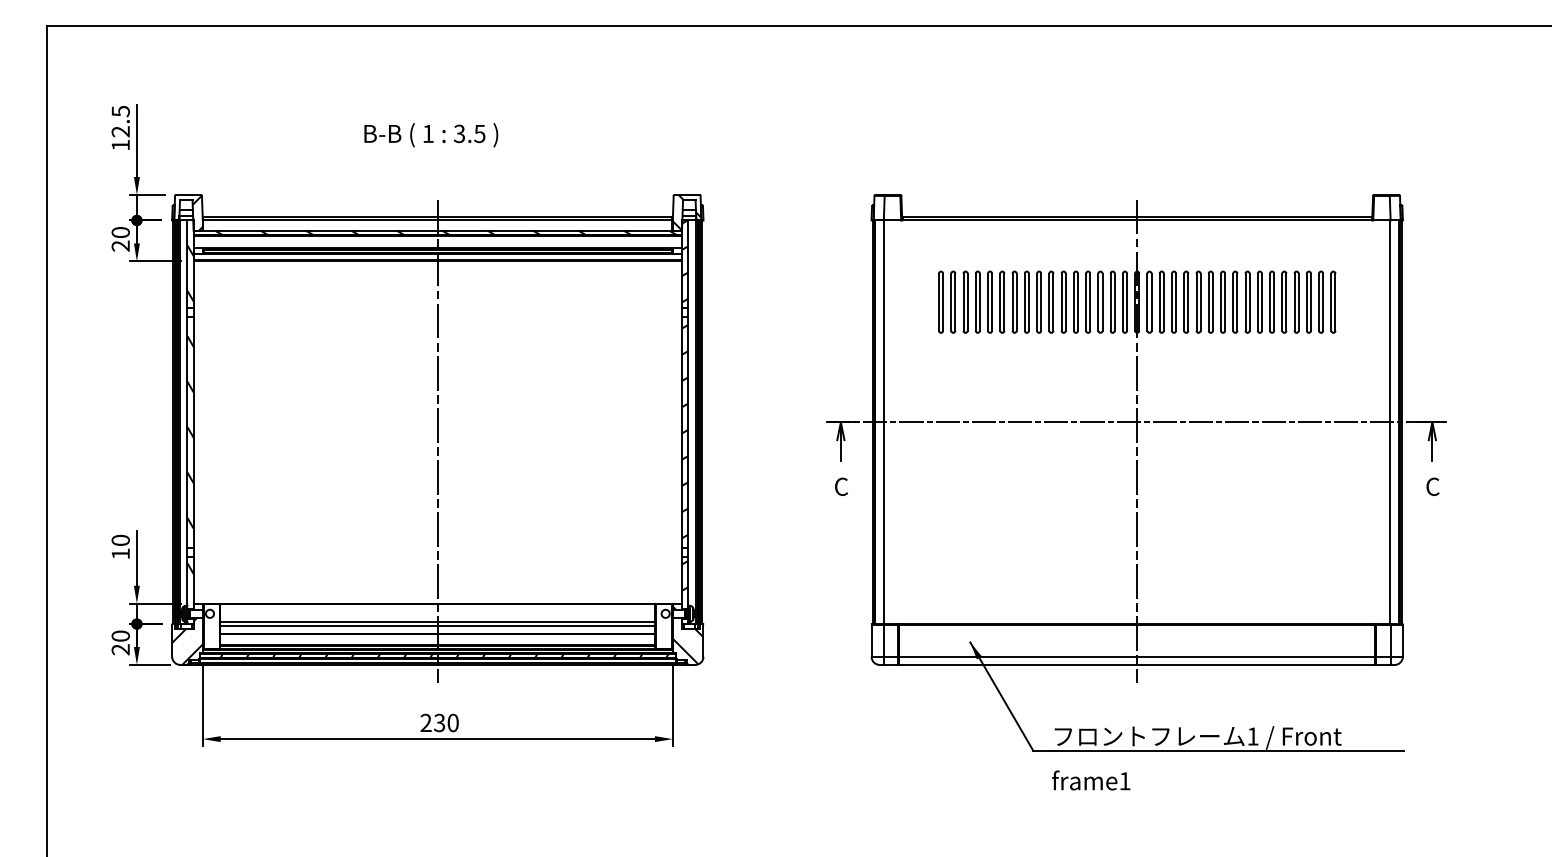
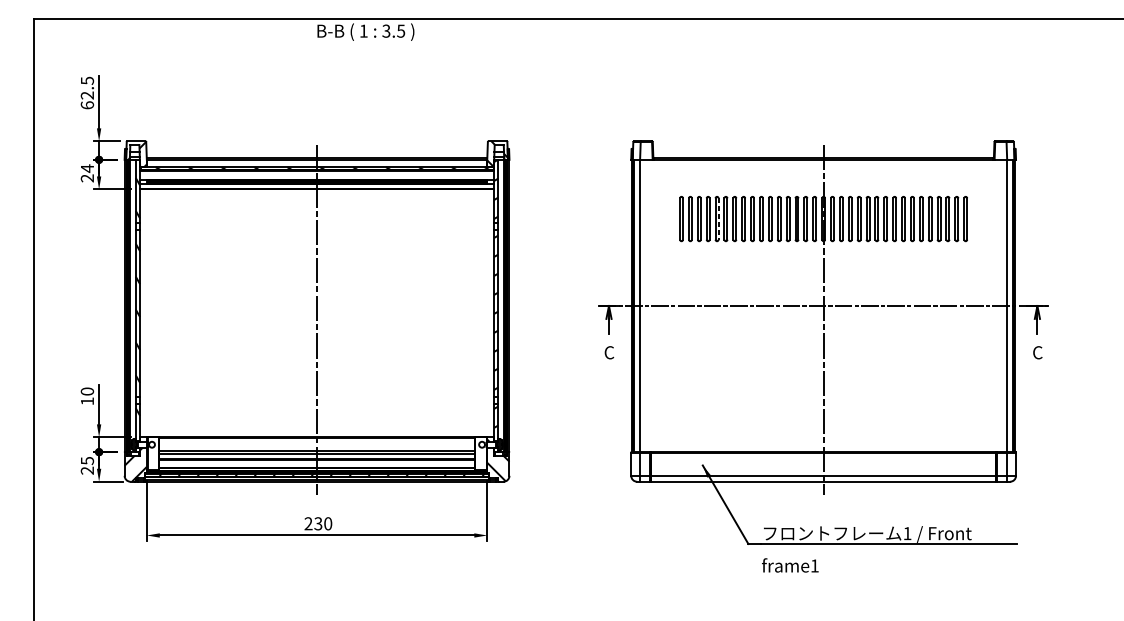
text: (431, 135) -> (366, 32), moved
text: (120, 144) -> (87, 104), 12.5 -> 62.5
text: (120, 232) -> (87, 168), 20 -> 24
line: (992, 302) -> (718, 219), solid -> dashed
text: (120, 635) -> (87, 460), 20 -> 25

